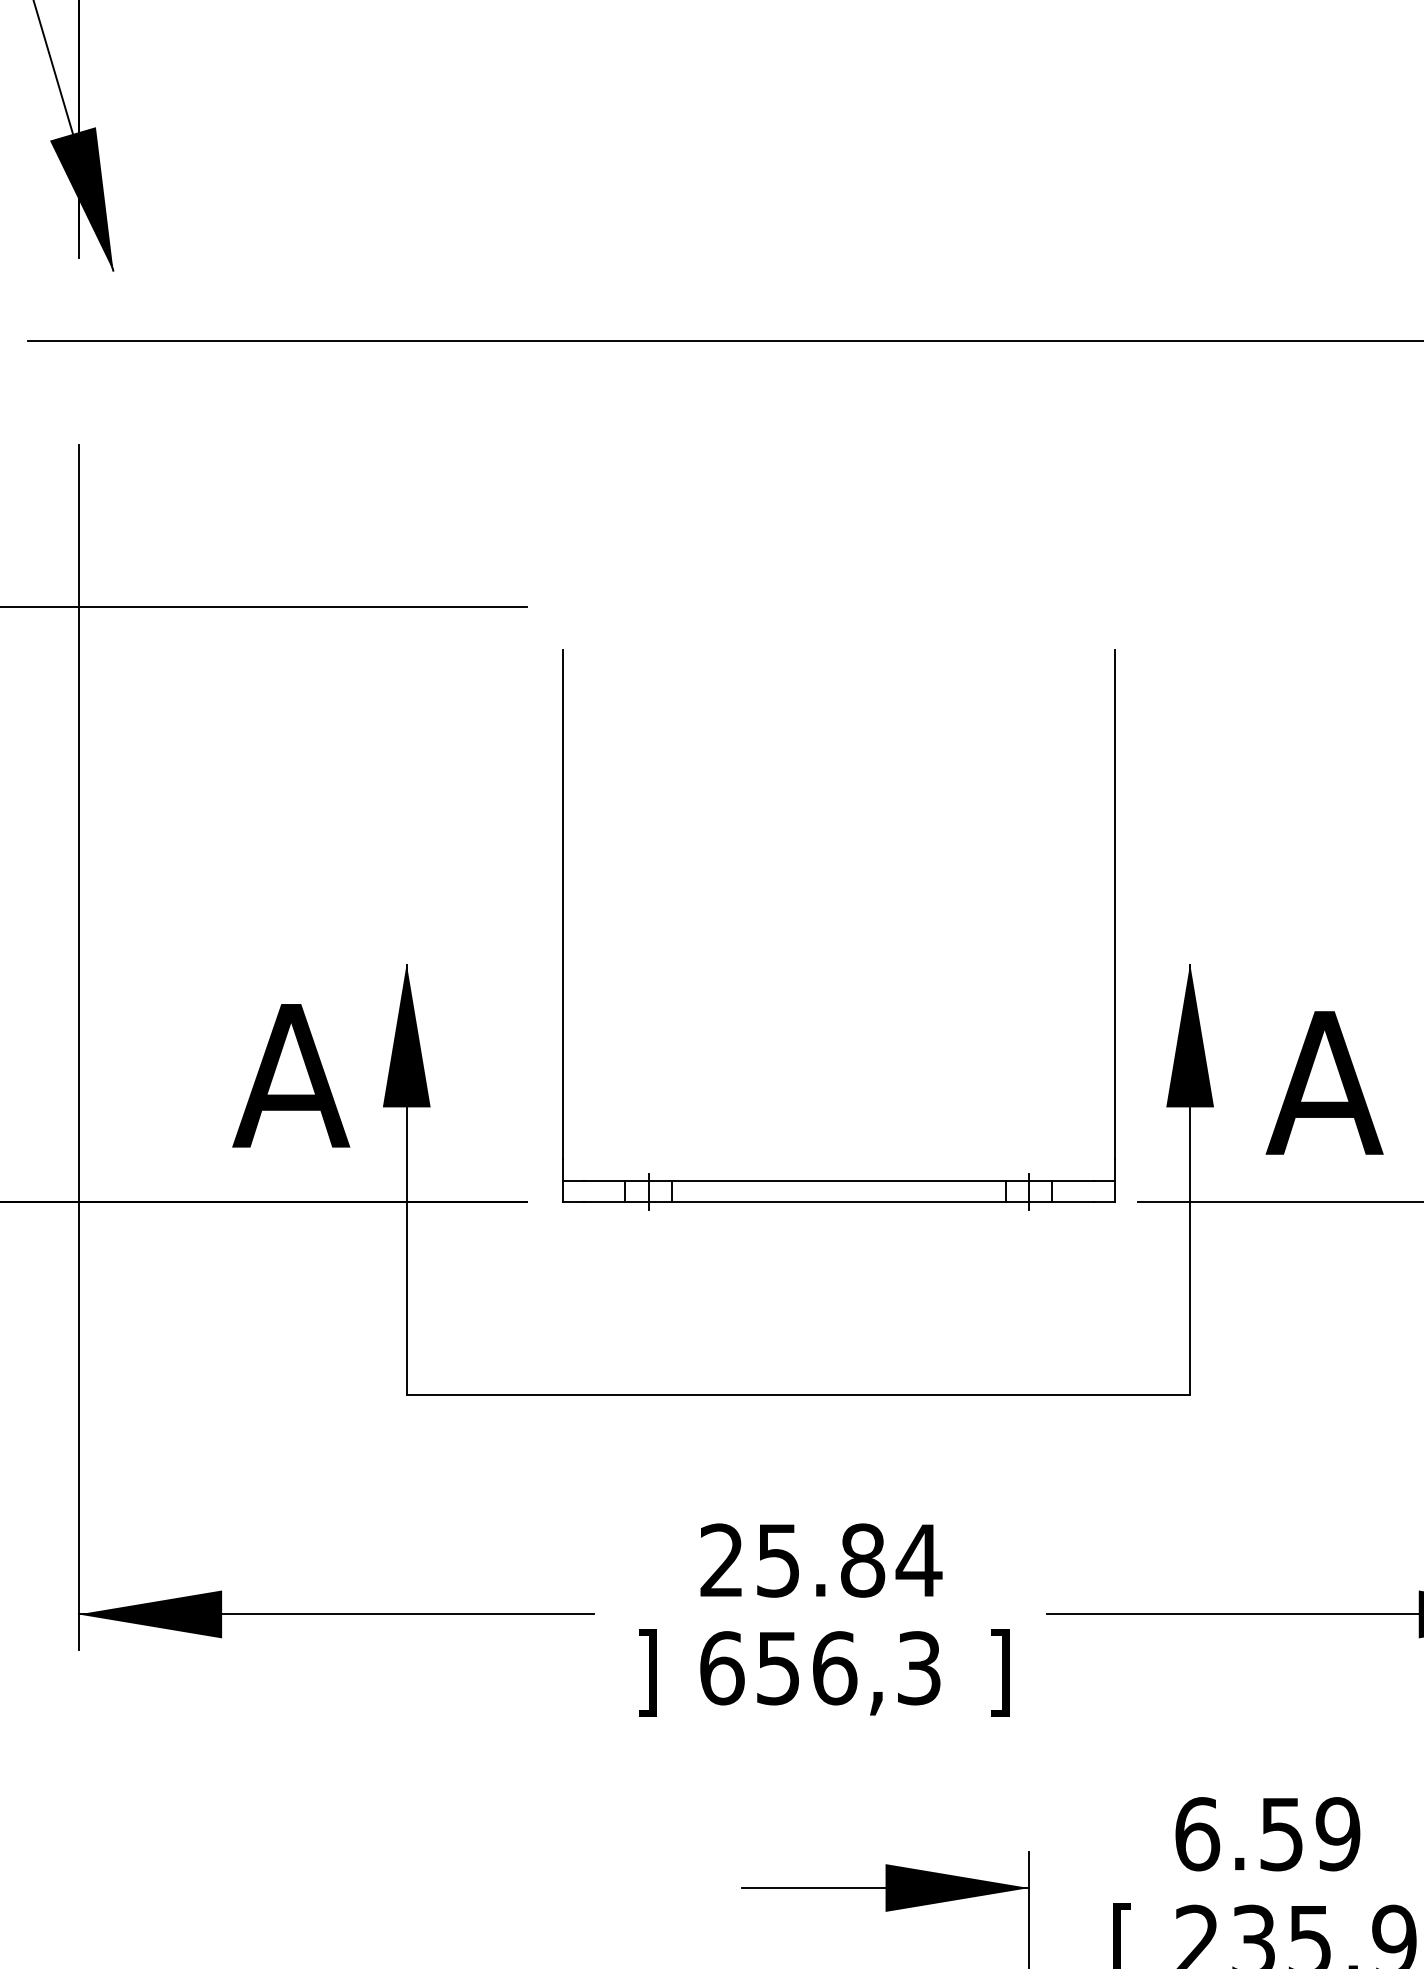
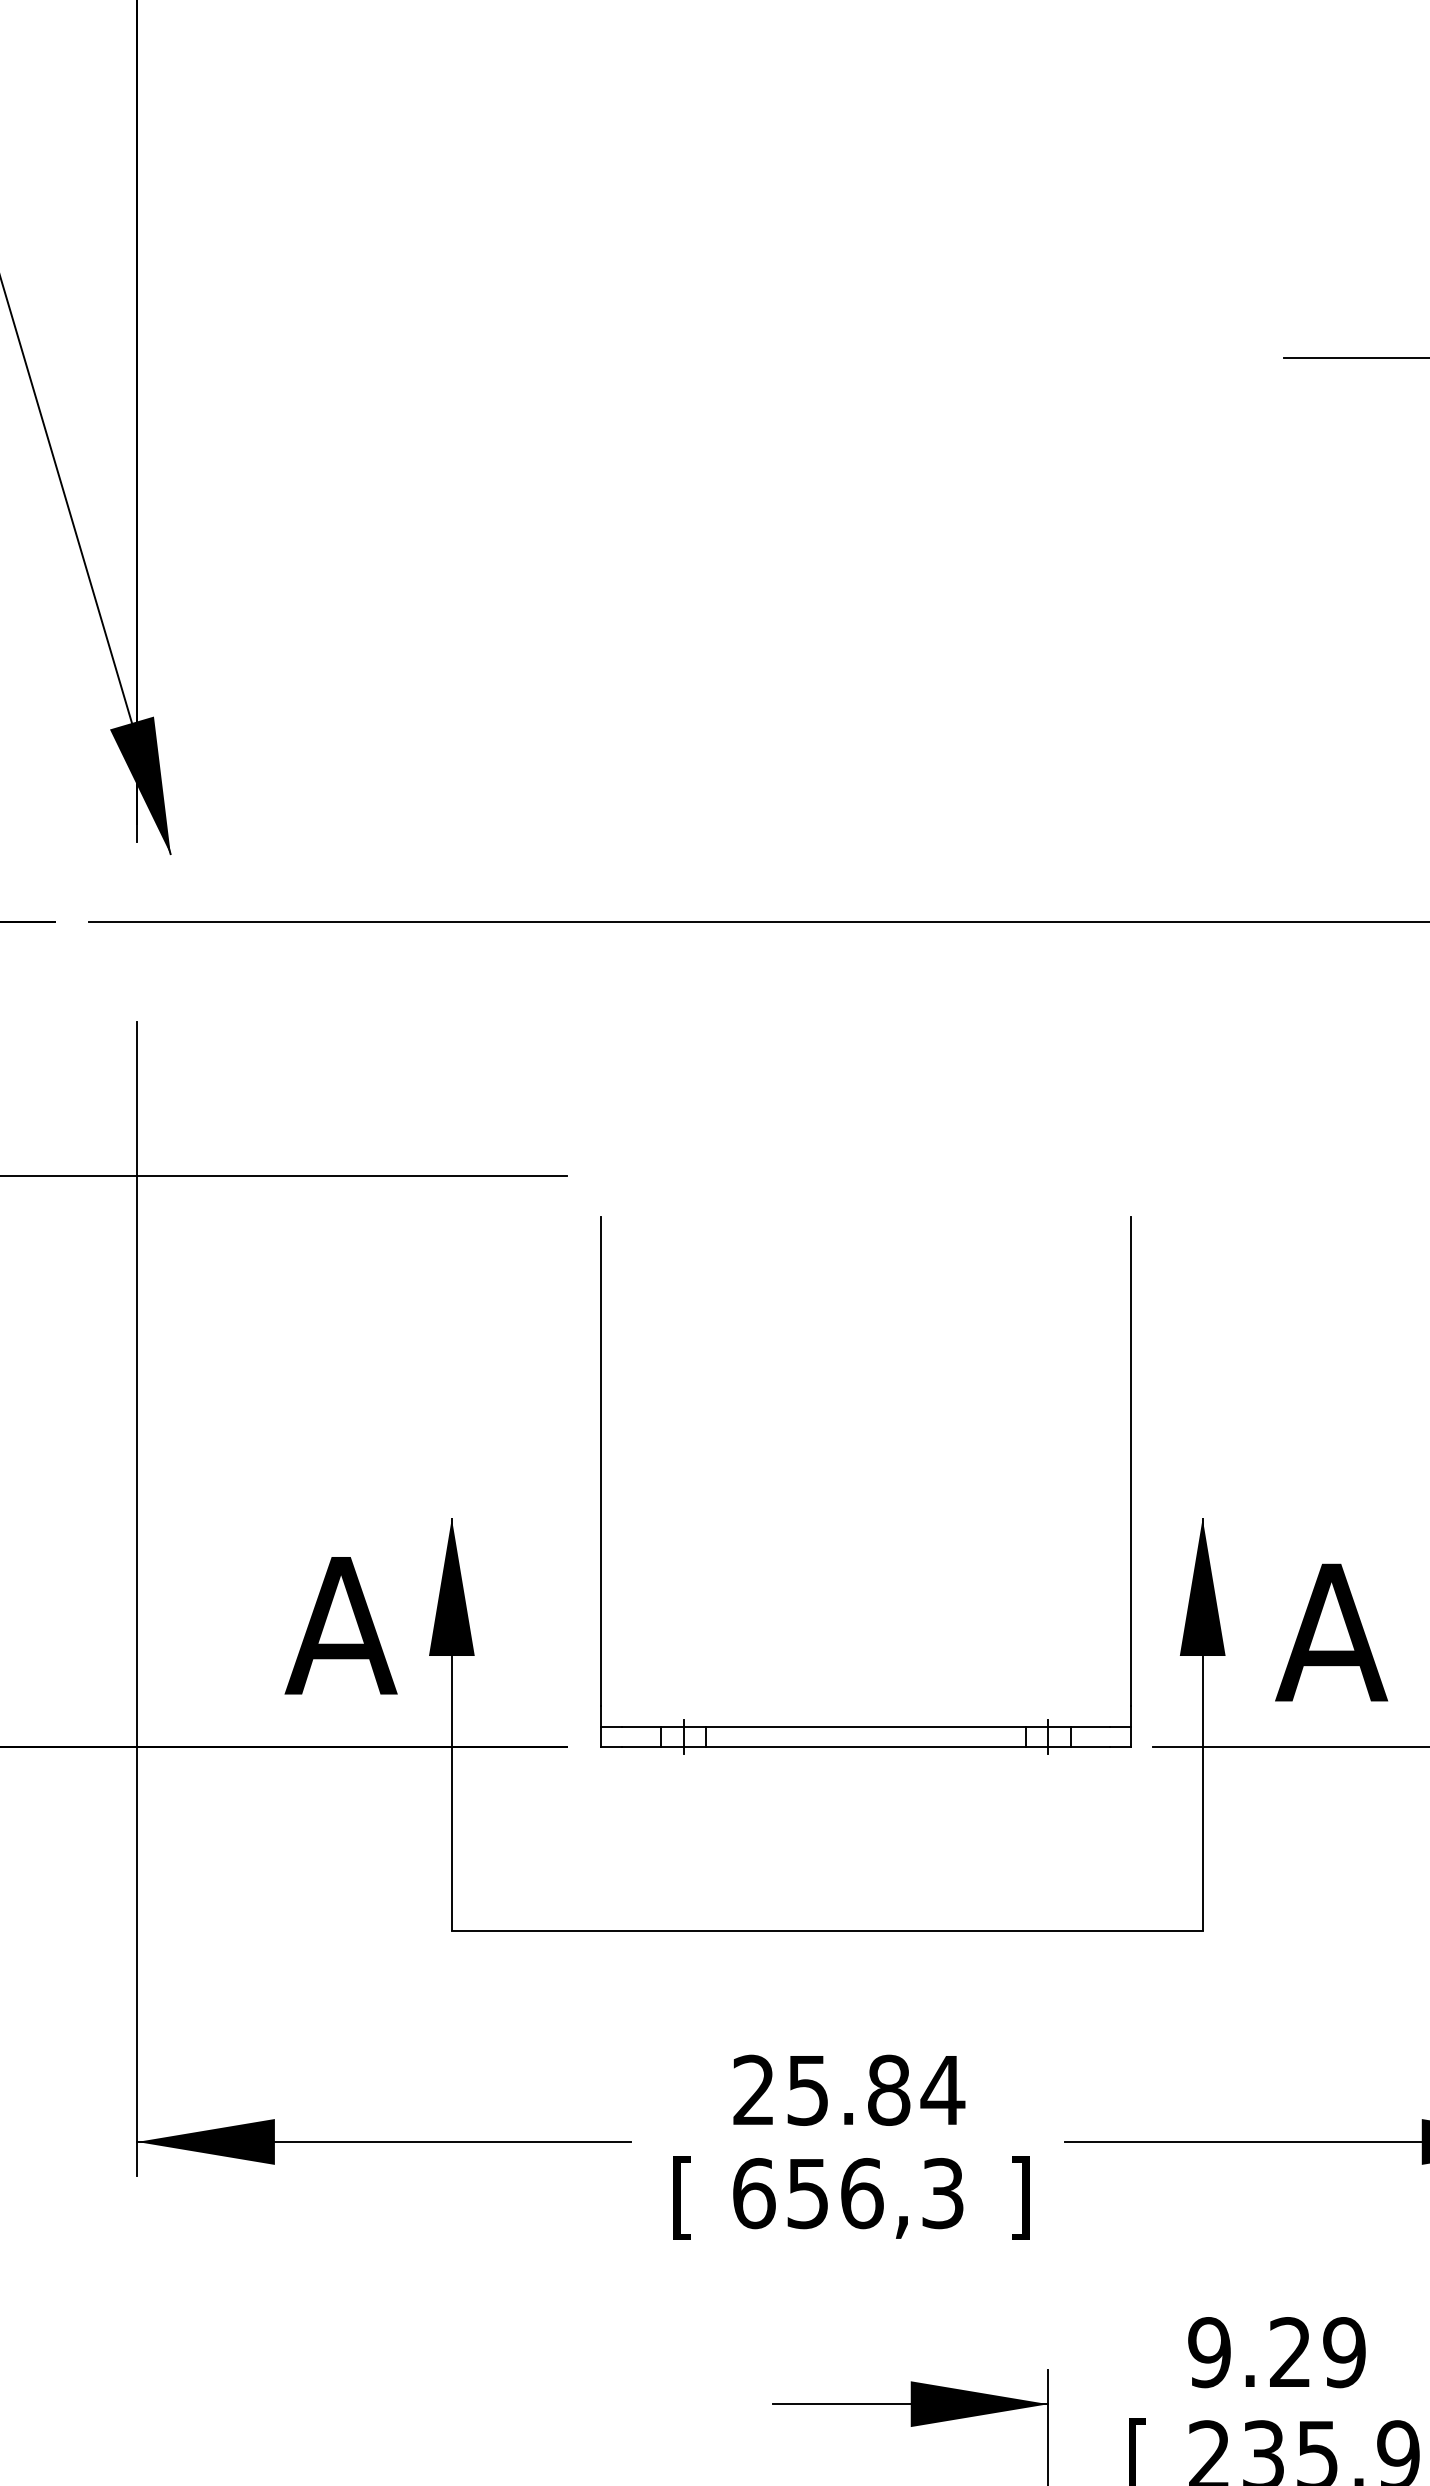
text: (647, 1672) -> (682, 2197), ] -> [
text: (1239, 1834) -> (1249, 2352), 6.59 -> 9.29

